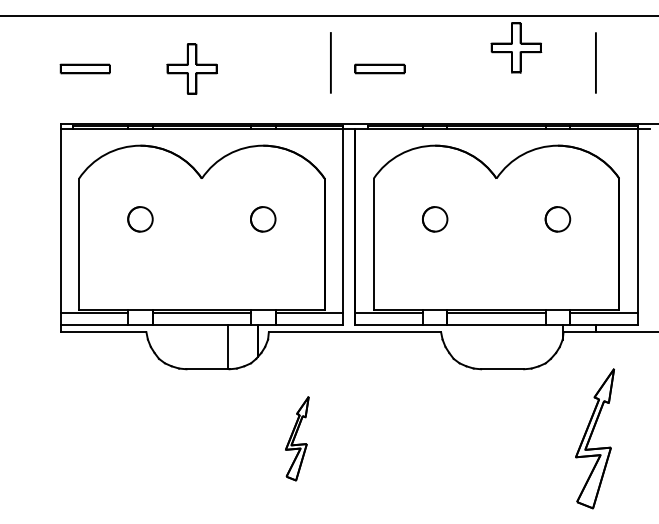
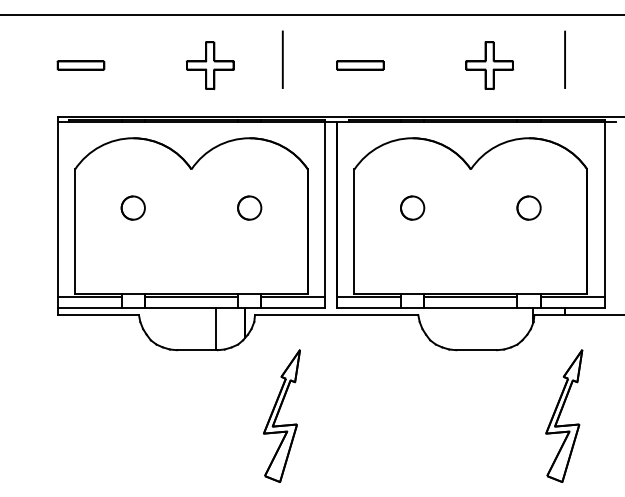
part: (516, 47) -> (489, 65), moved
line: (330, 62) -> (282, 59), moved
part: (191, 68) -> (209, 65), moved
part: (296, 438) -> (281, 415), size x1.67

